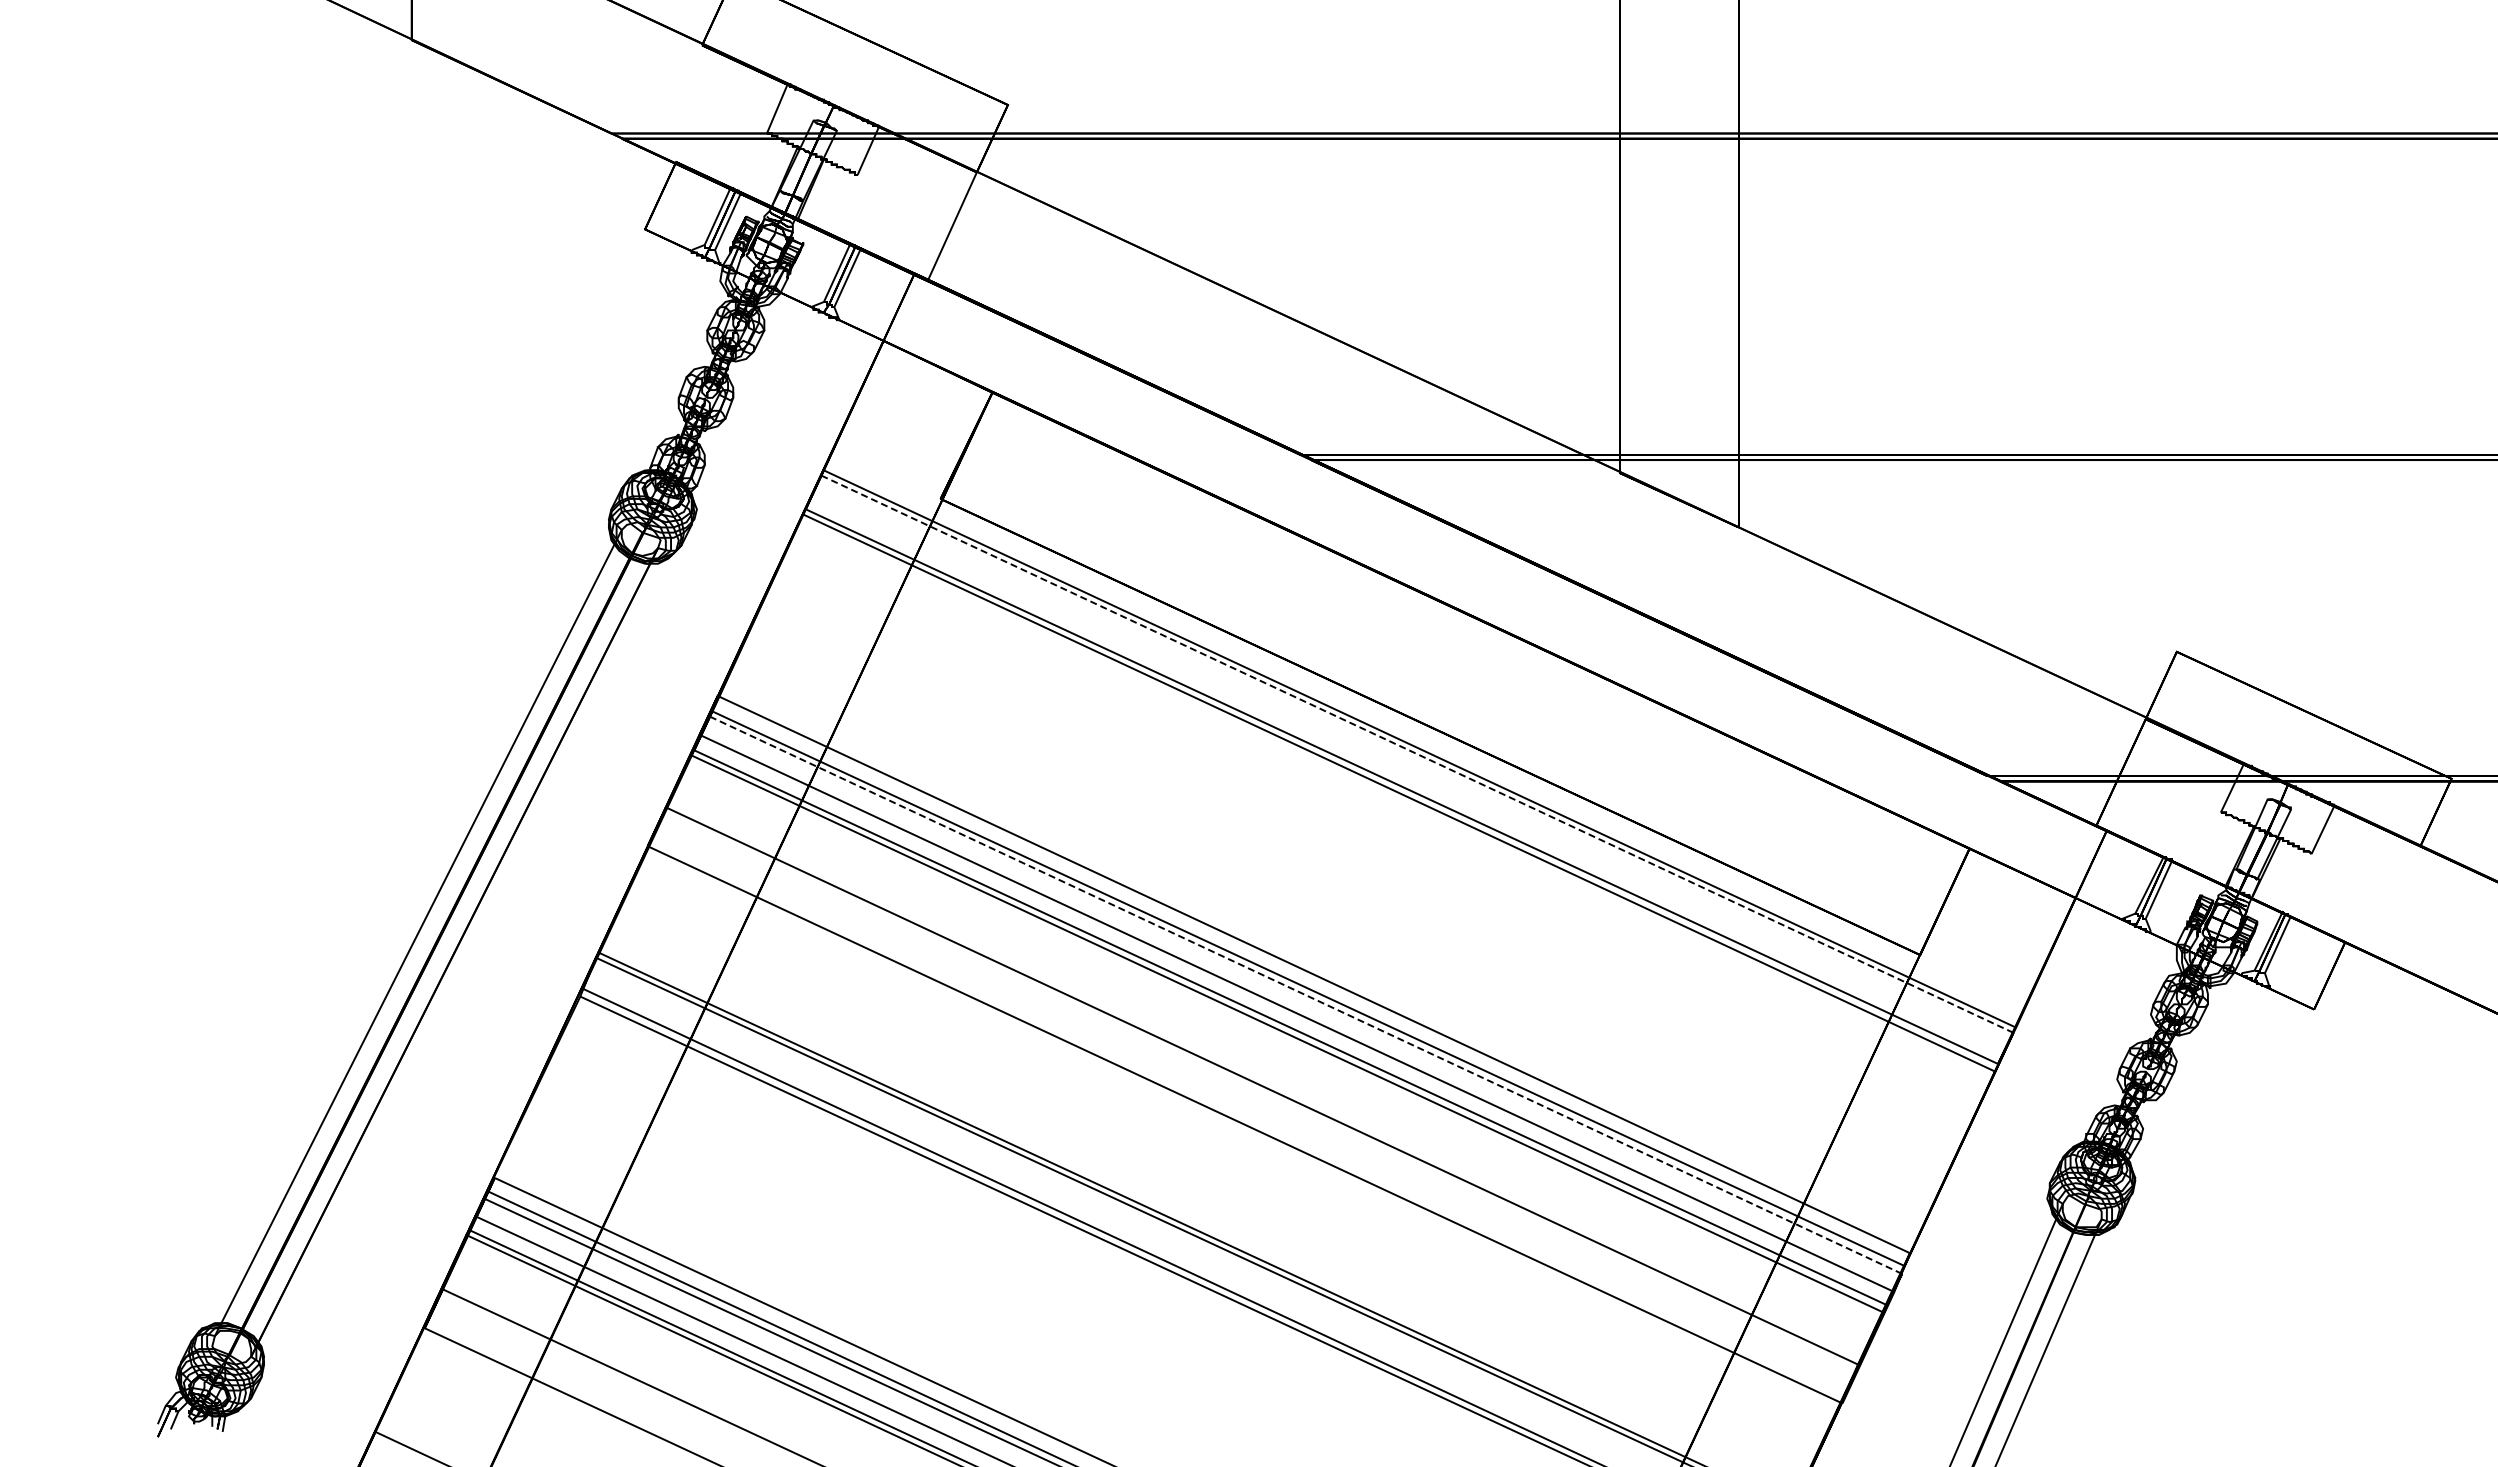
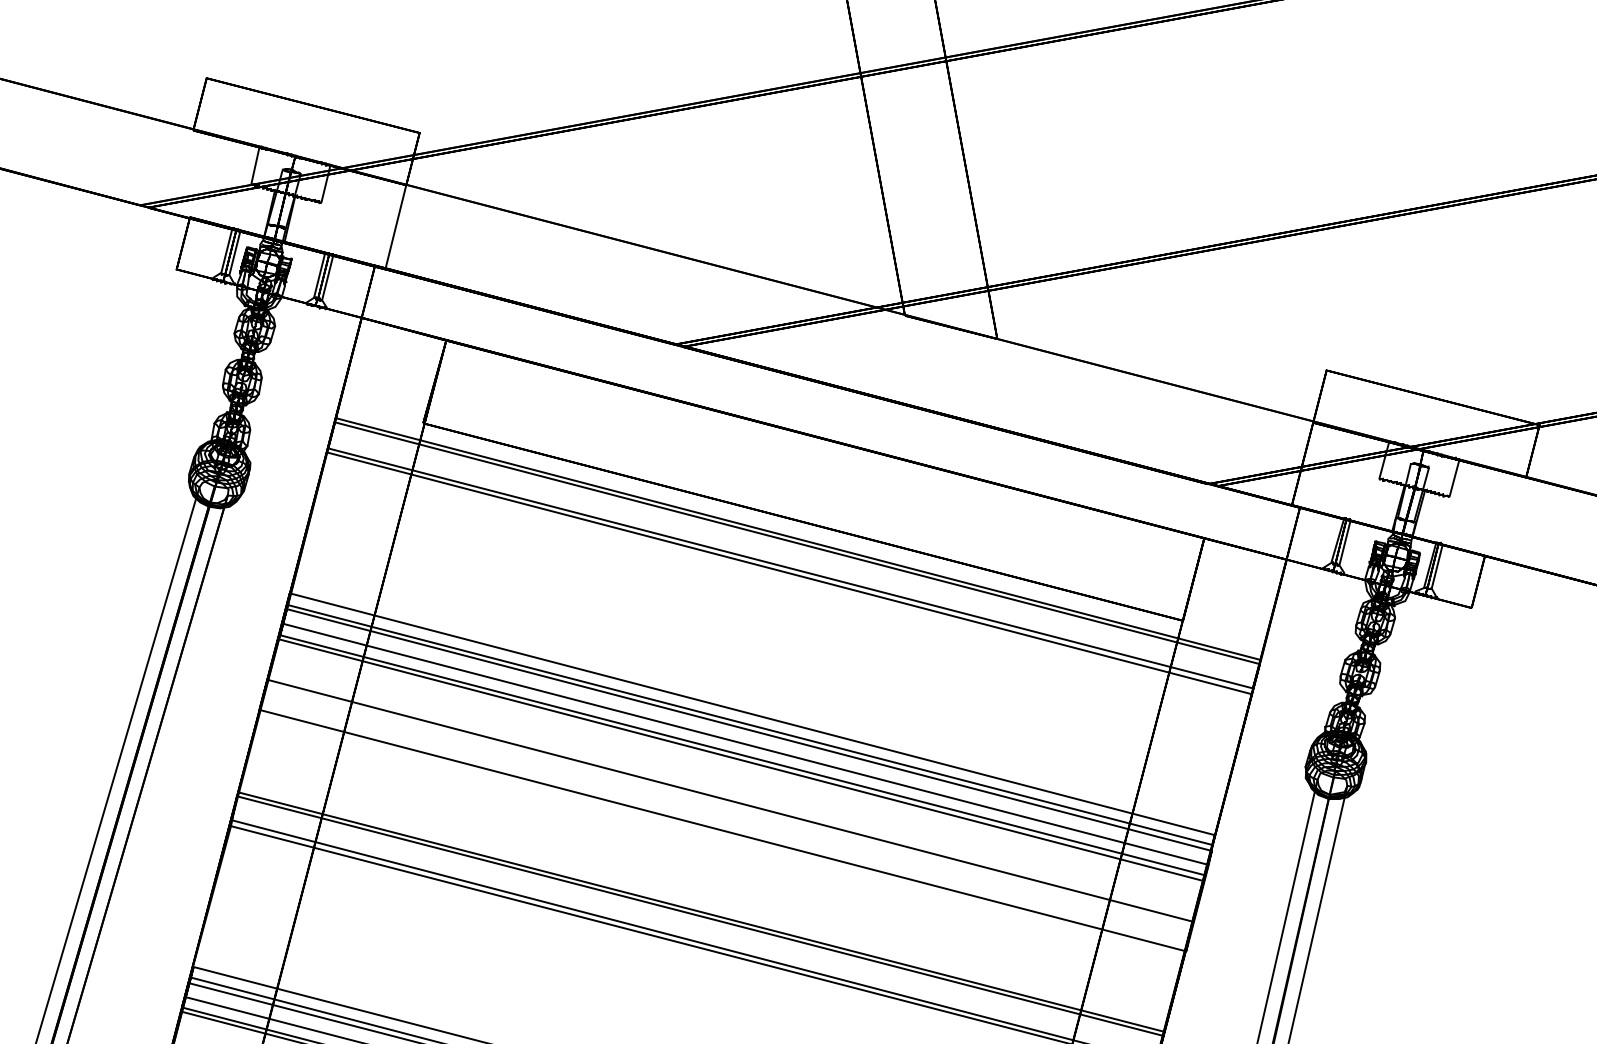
line: (1417, 754) -> (797, 543), dashed -> solid
line: (1305, 995) -> (749, 730), dashed -> solid

